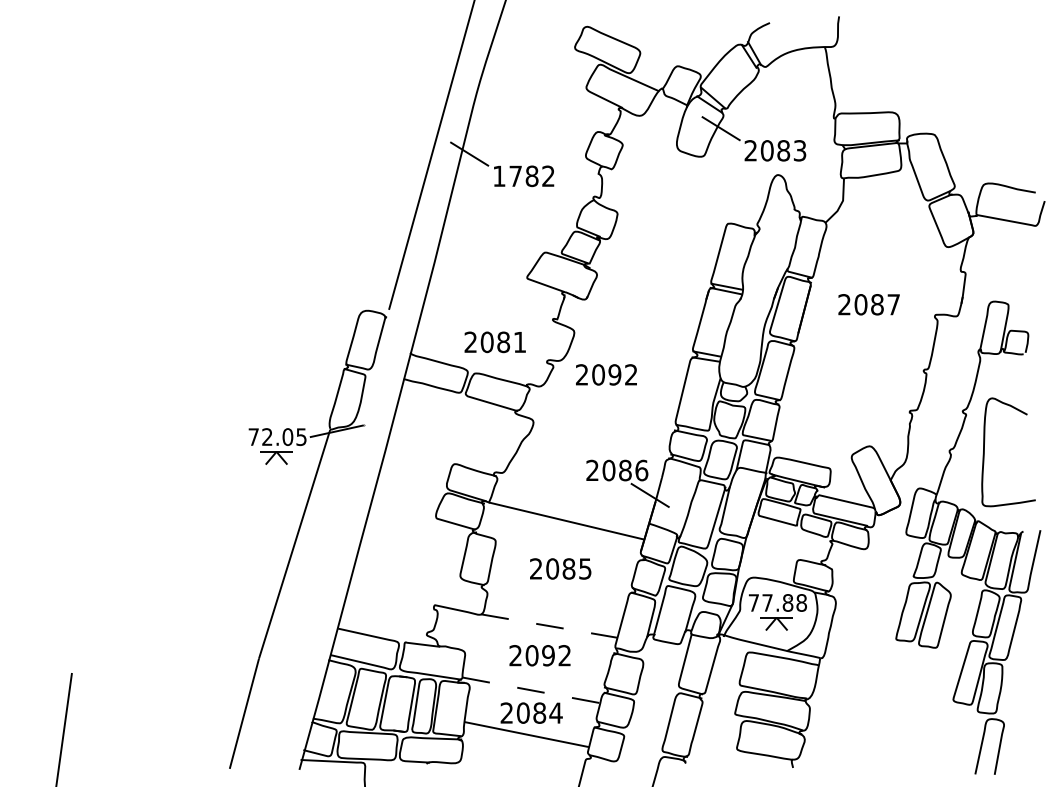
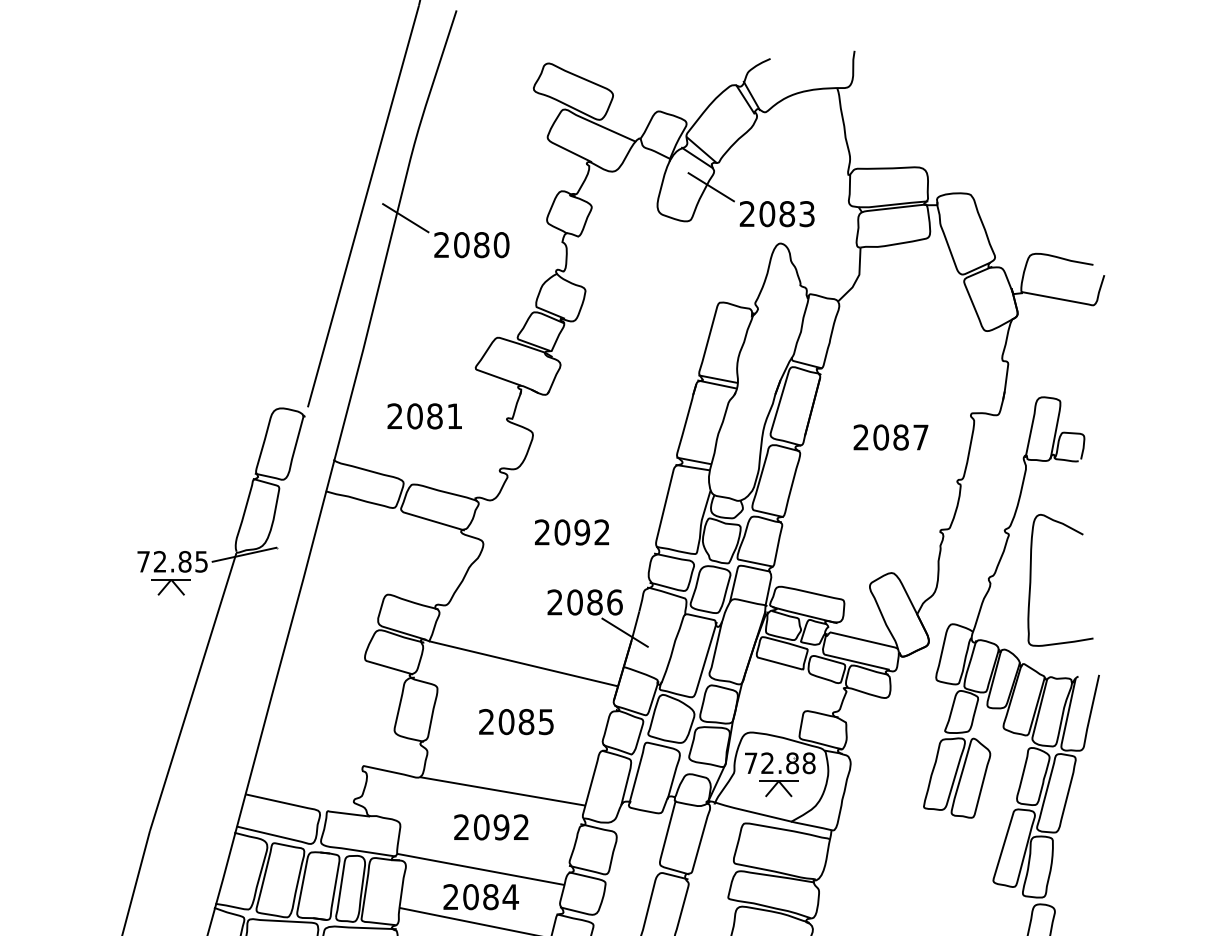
text: (523, 176) -> (471, 245), 1782 -> 2080
text: (868, 304) -> (890, 437), moved
text: (494, 342) -> (423, 416), moved
text: (606, 374) -> (572, 531), moved
text: (287, 436) -> (184, 561), 72.05 -> 72.85
text: (767, 602) -> (767, 762), 77.88 -> 72.88
line: (549, 626) -> (502, 791), dashed -> solid
line: (531, 690) -> (480, 869), dashed -> solid

